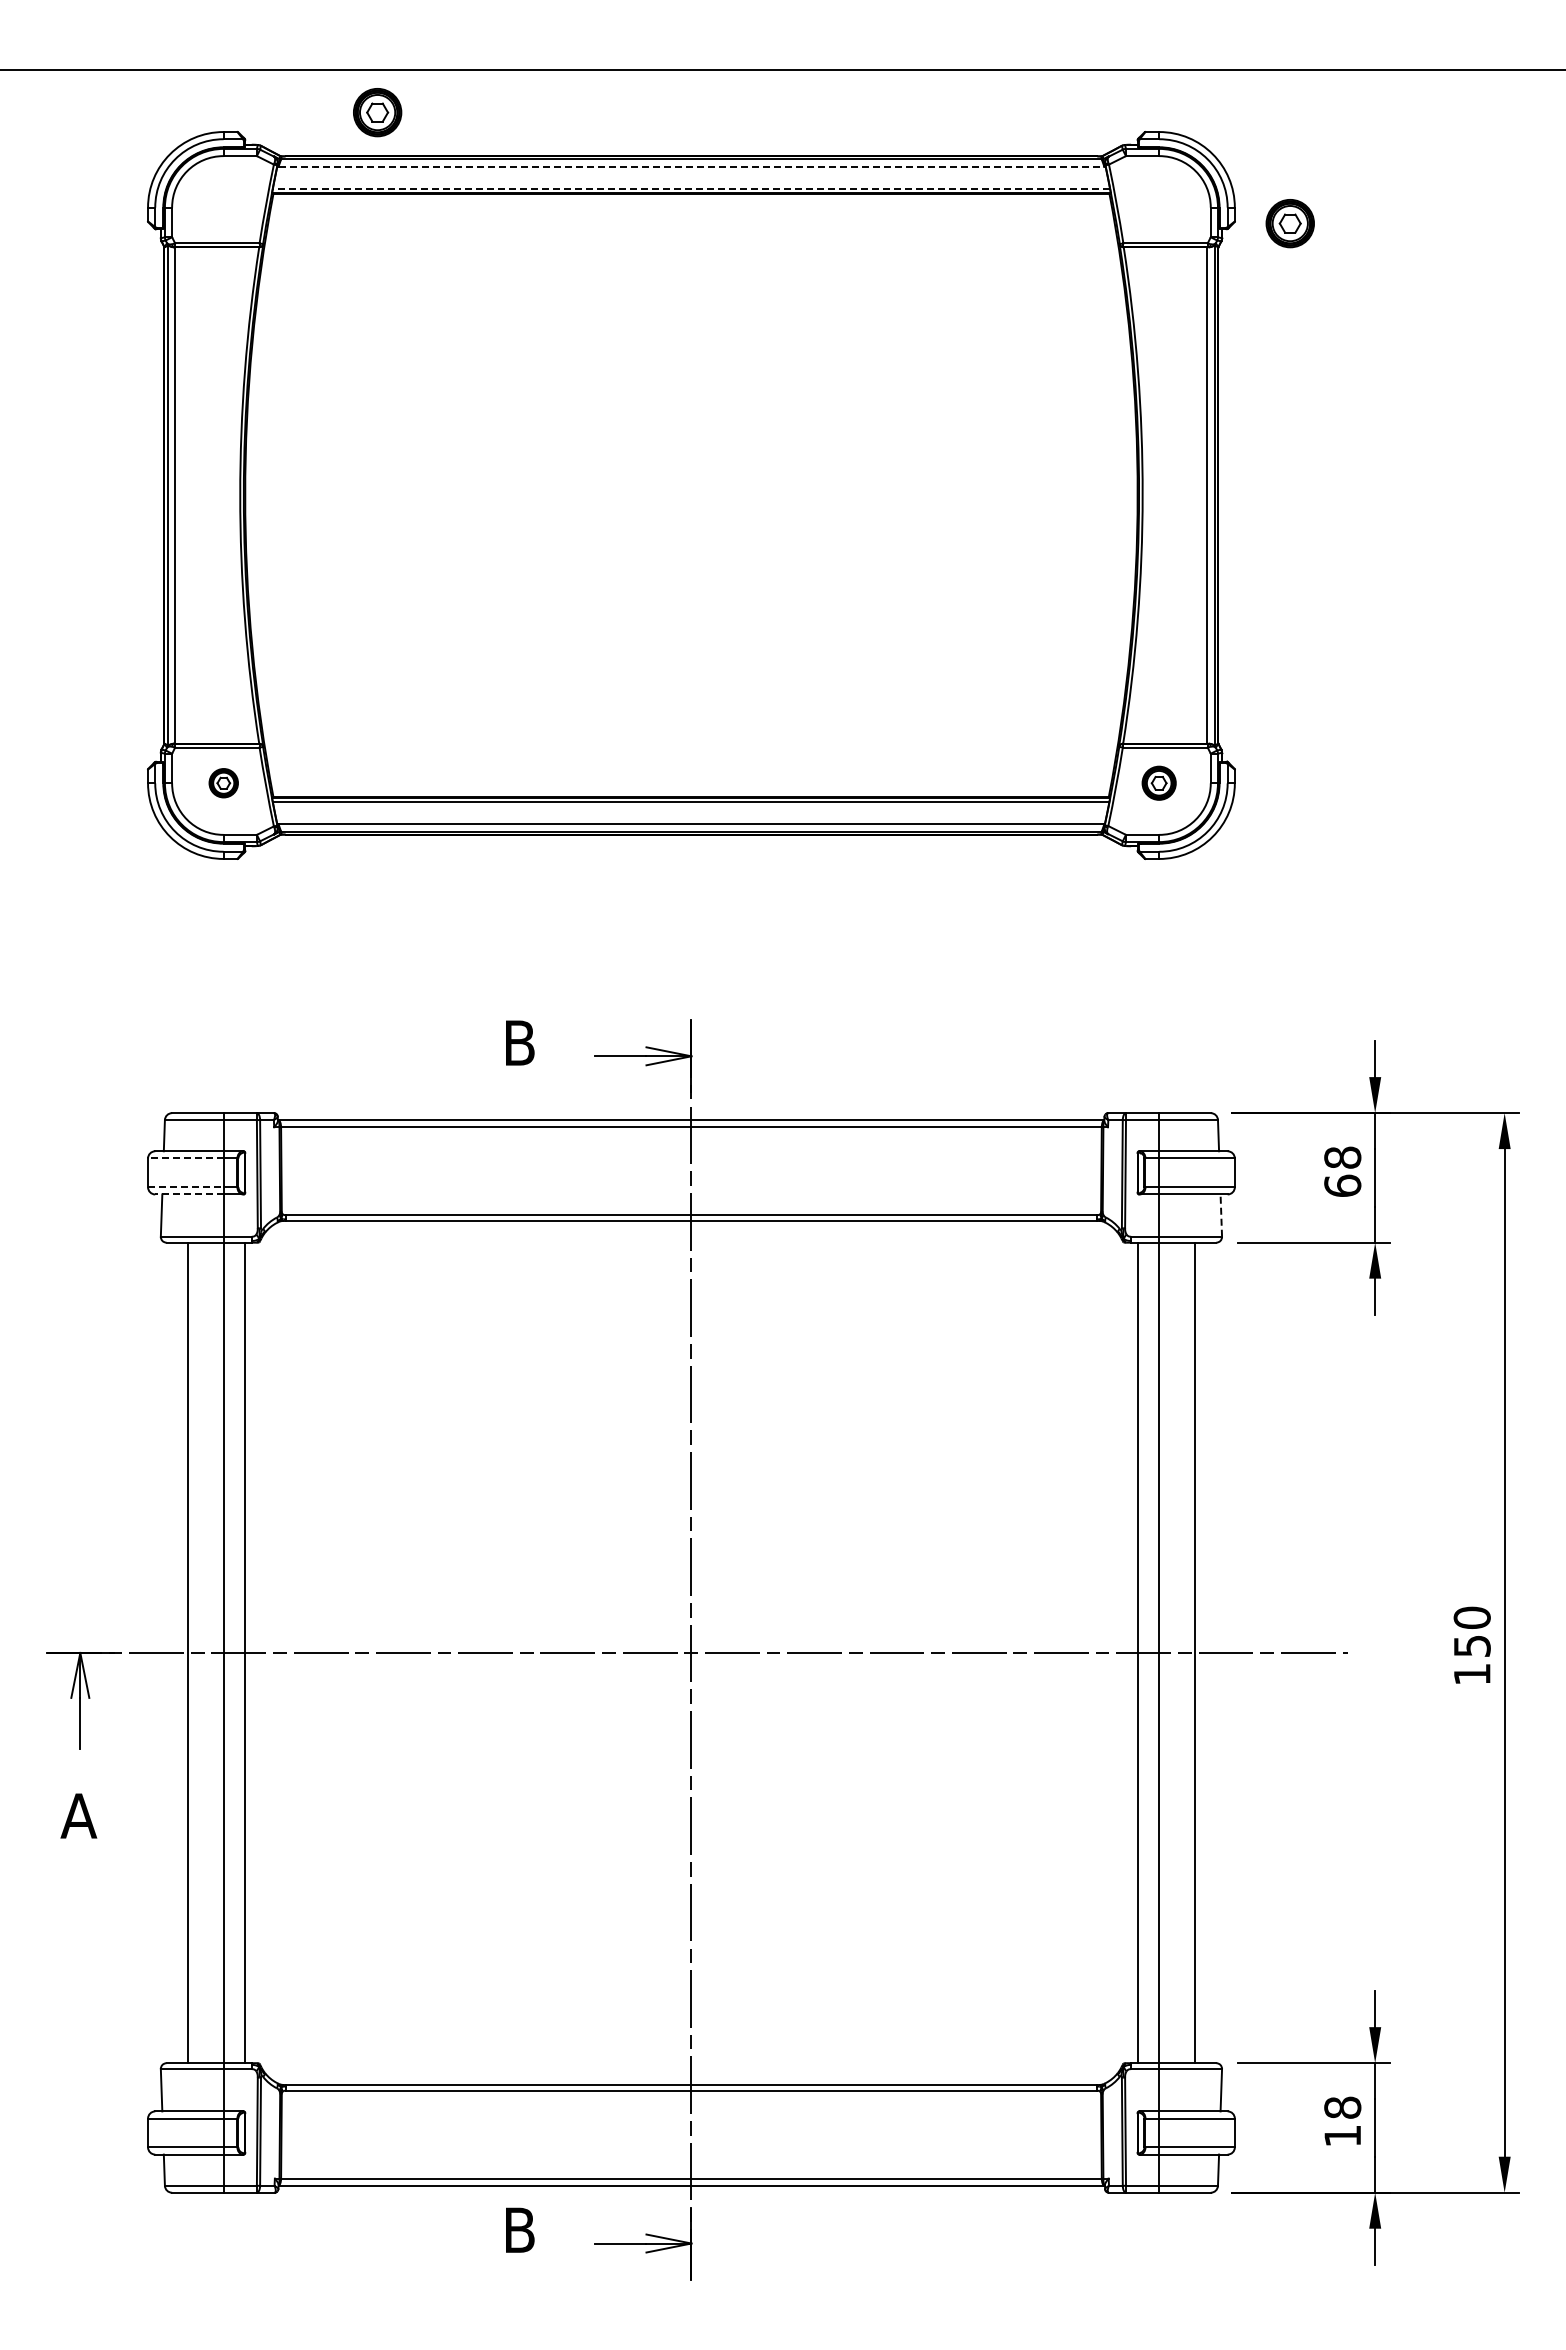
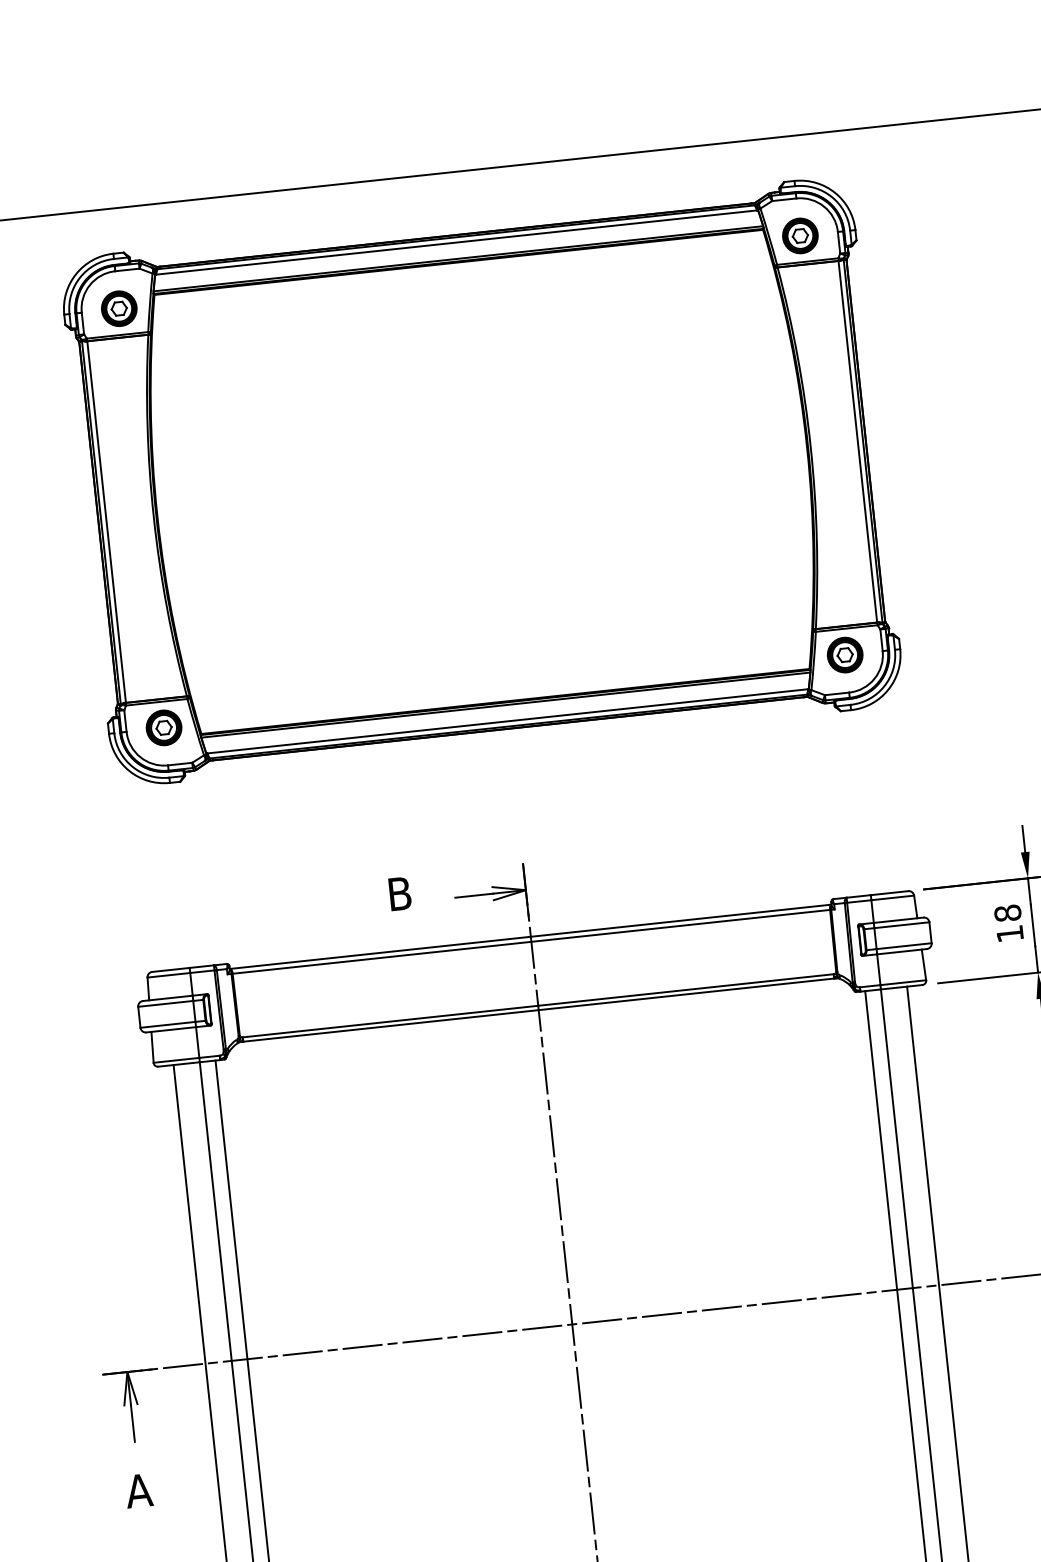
part: (377, 112) -> (119, 308), moved
line: (691, 166) -> (456, 242), dashed -> solid
line: (691, 188) -> (458, 258), dashed -> solid
part: (1289, 223) -> (799, 235), moved
part: (223, 782) -> (163, 727), size x1.67
part: (1158, 782) -> (844, 654), size x1.43
line: (185, 1158) -> (165, 1003), dashed -> solid
text: (1342, 1185) -> (1009, 933), 68 -> 18
line: (185, 1187) -> (167, 1025), dashed -> solid
line: (188, 1194) -> (170, 1029), dashed -> solid
line: (1221, 1215) -> (924, 964), dashed -> solid

